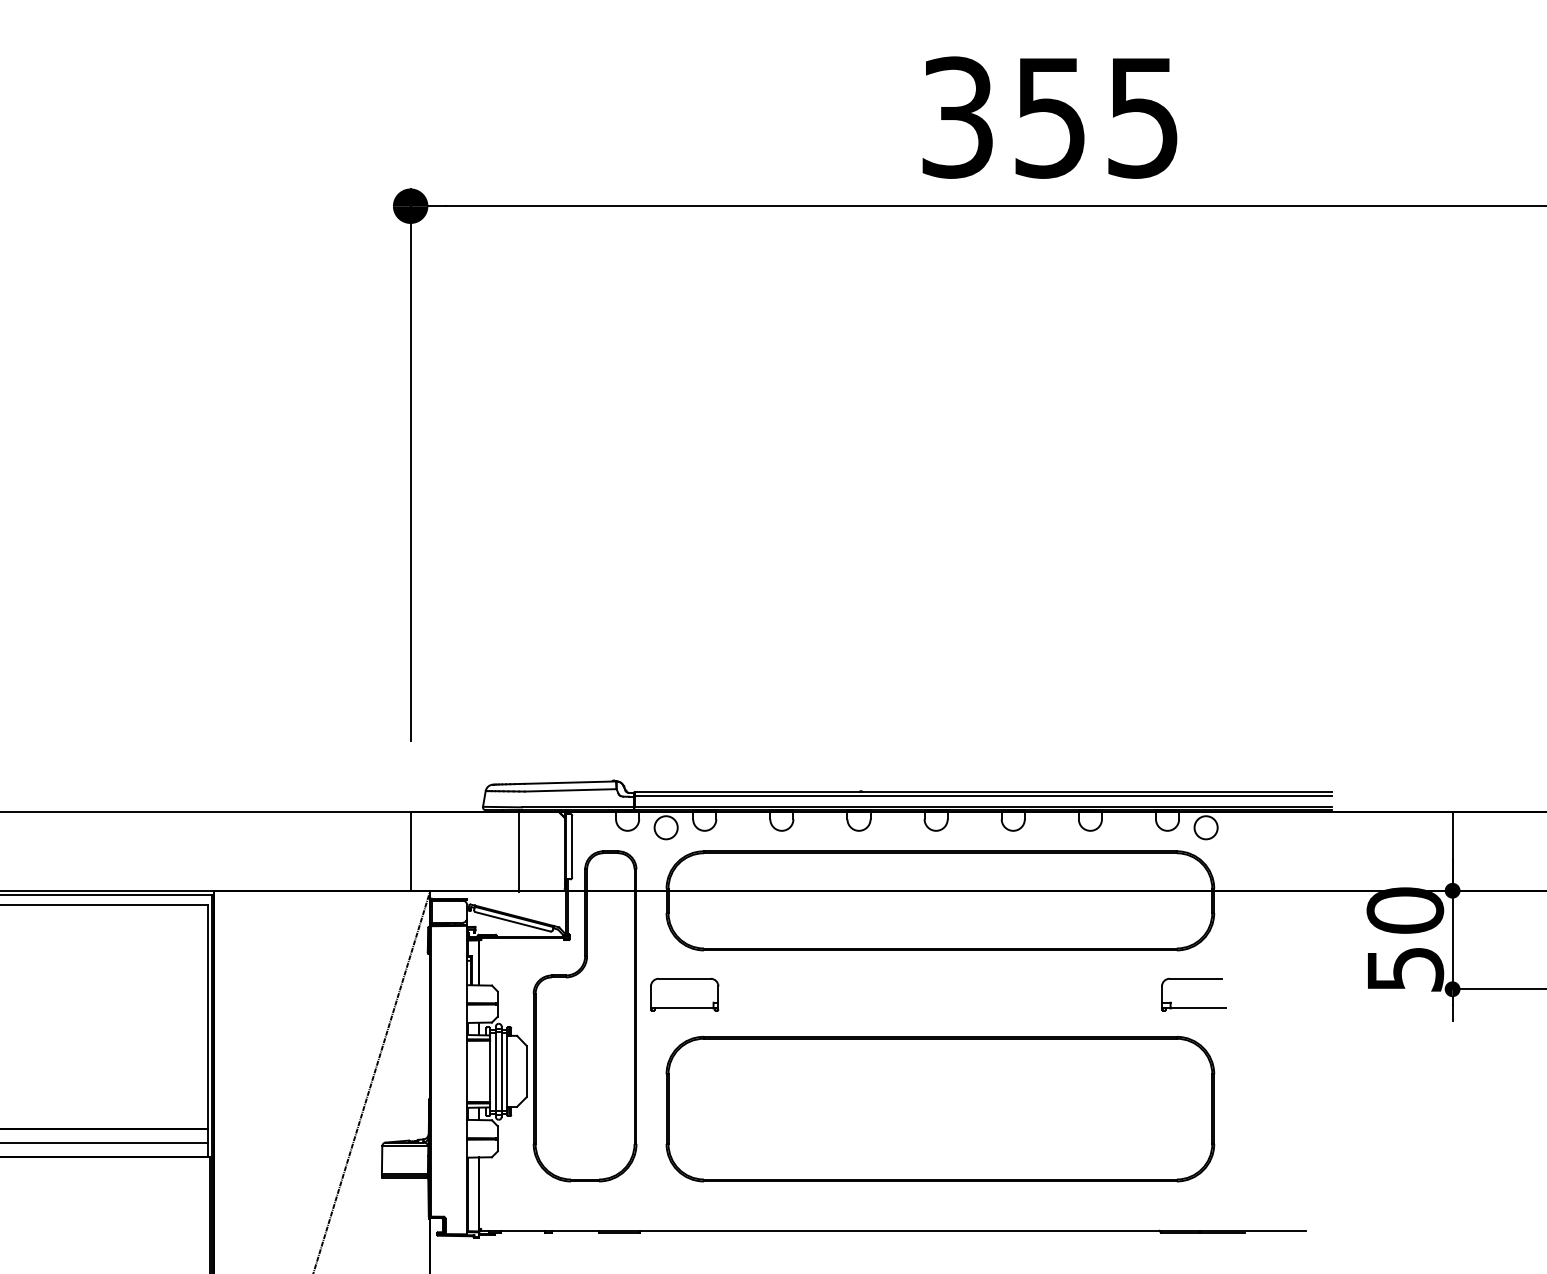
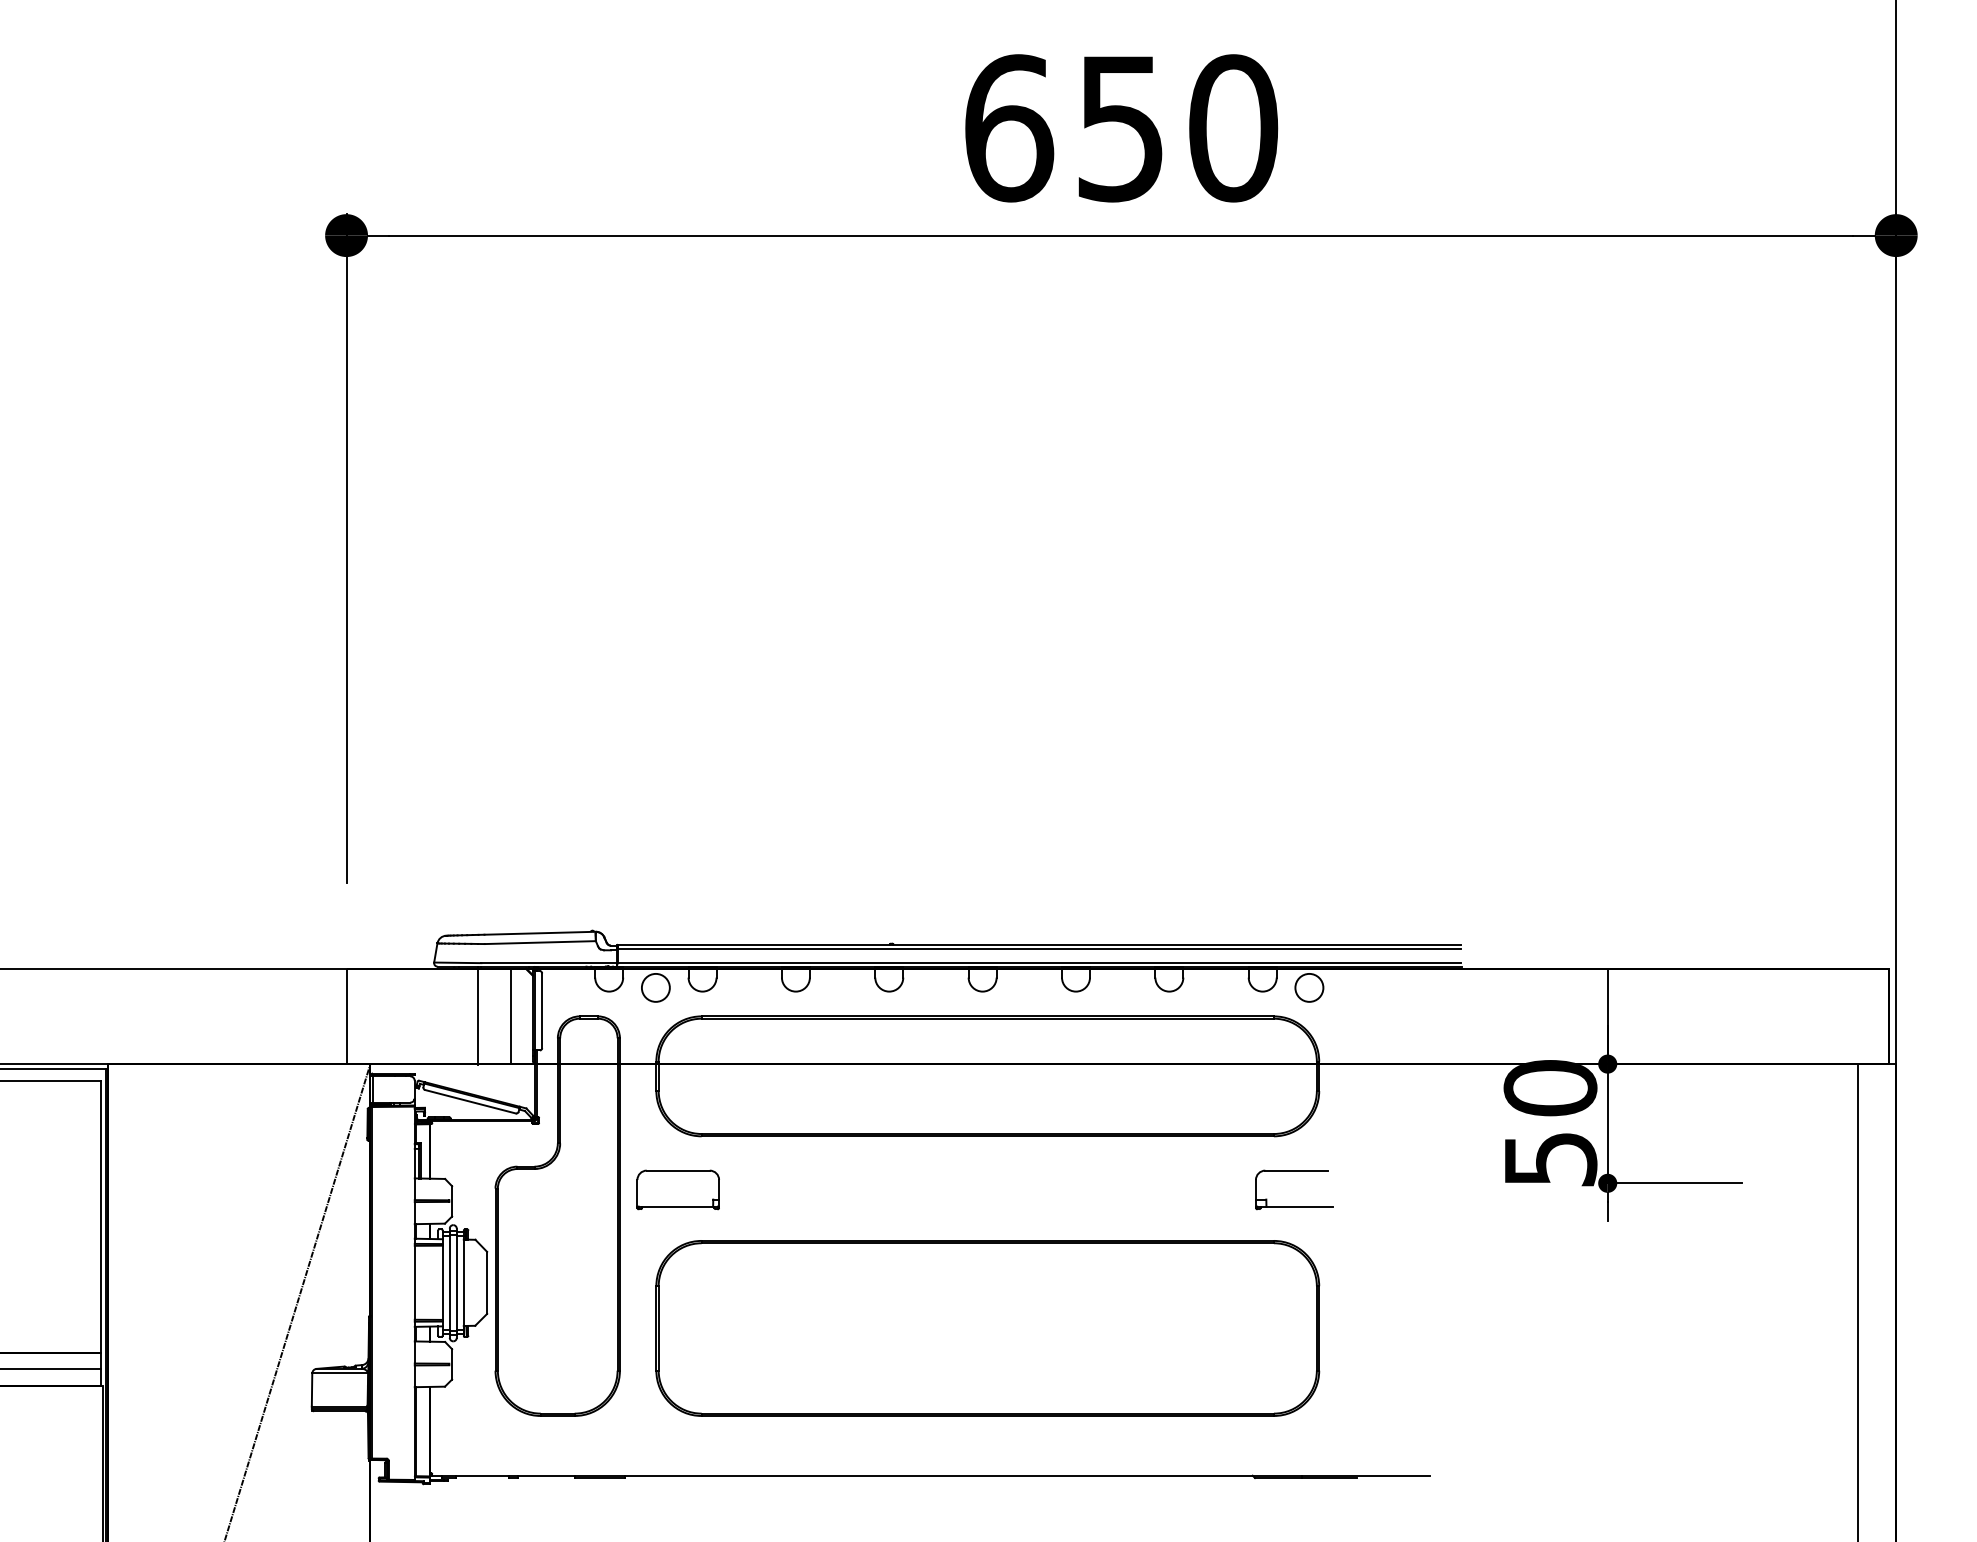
text: (1050, 117) -> (1121, 128), 355 -> 650
line: (546, 851) -> (511, 1016), added

